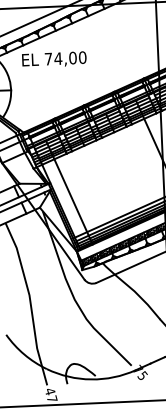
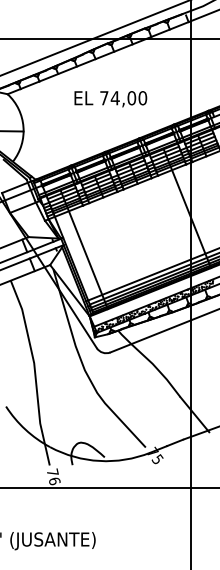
text: (54, 60) -> (110, 99), moved
text: (50, 394) -> (53, 476), 47 -> 76

